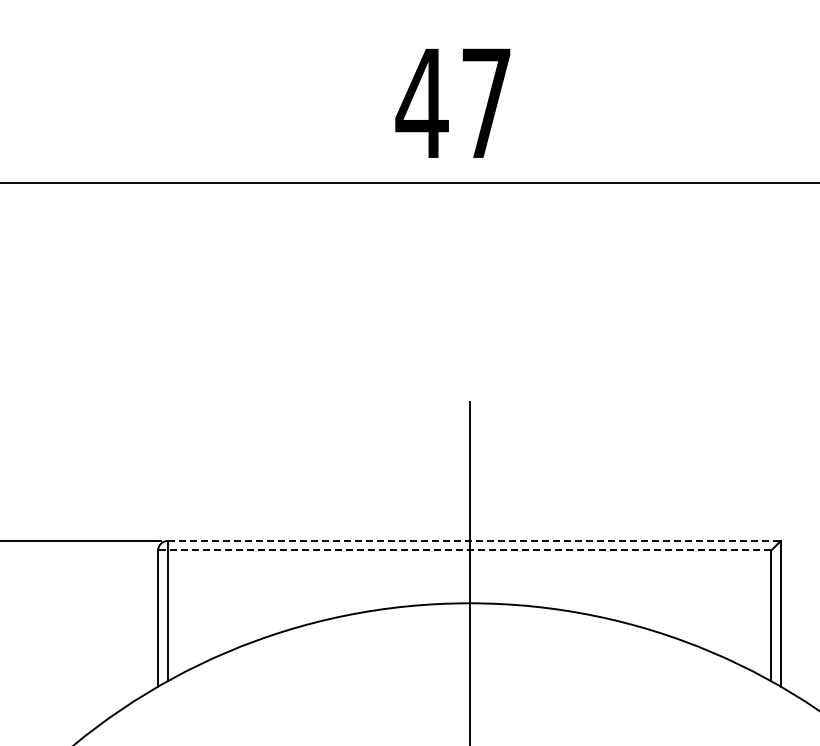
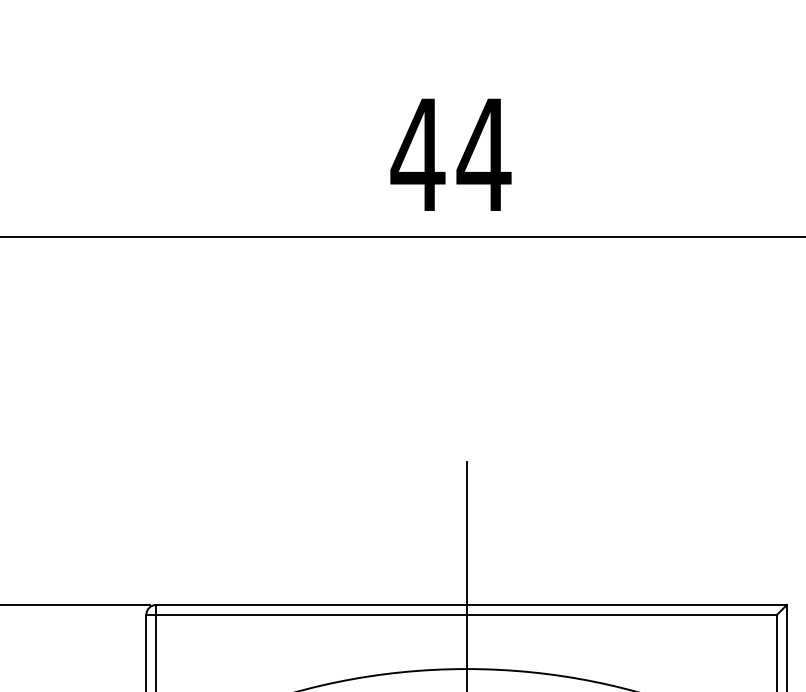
text: (486, 102) -> (484, 153), 47 -> 44
line: (474, 541) -> (471, 605), dashed -> solid
line: (464, 550) -> (461, 614), dashed -> solid

